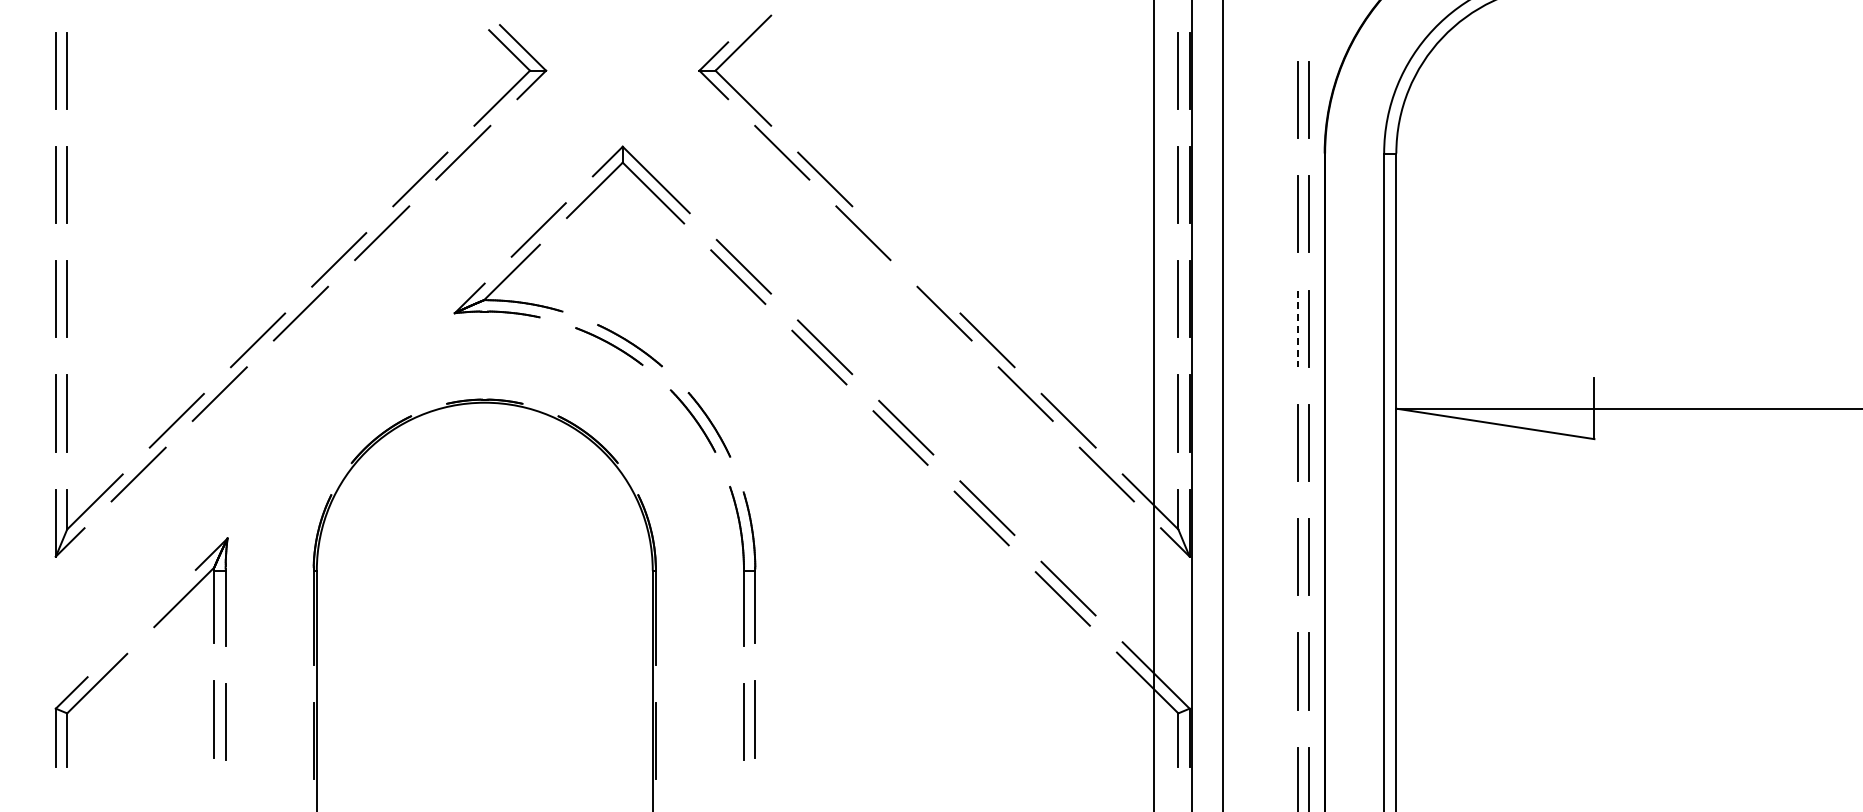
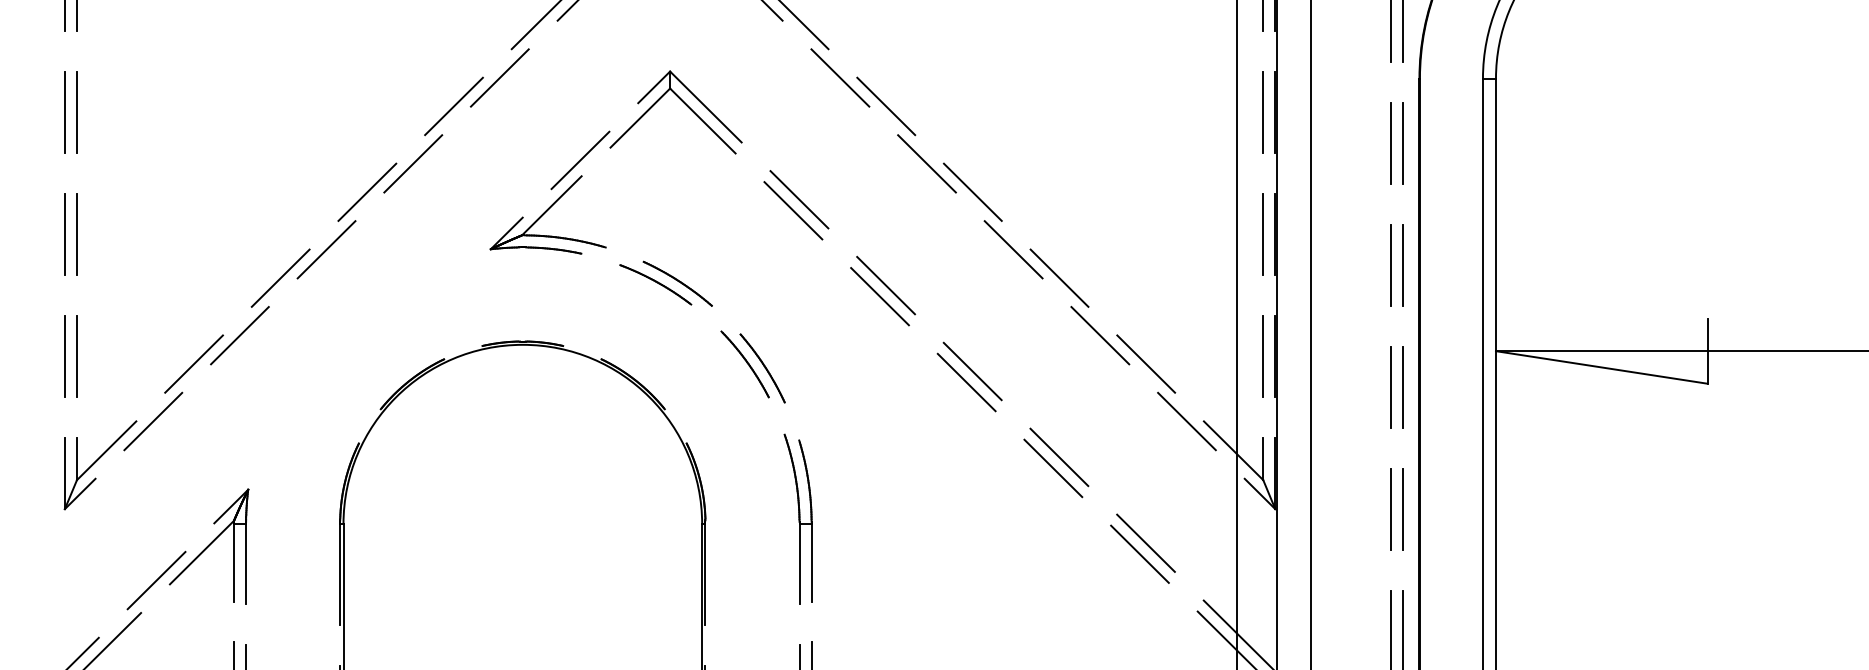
line: (906, 259) -> (973, 191), added
line: (1297, 329) -> (1390, 266), dashed -> solid
line: (141, 623) -> (156, 580), added

